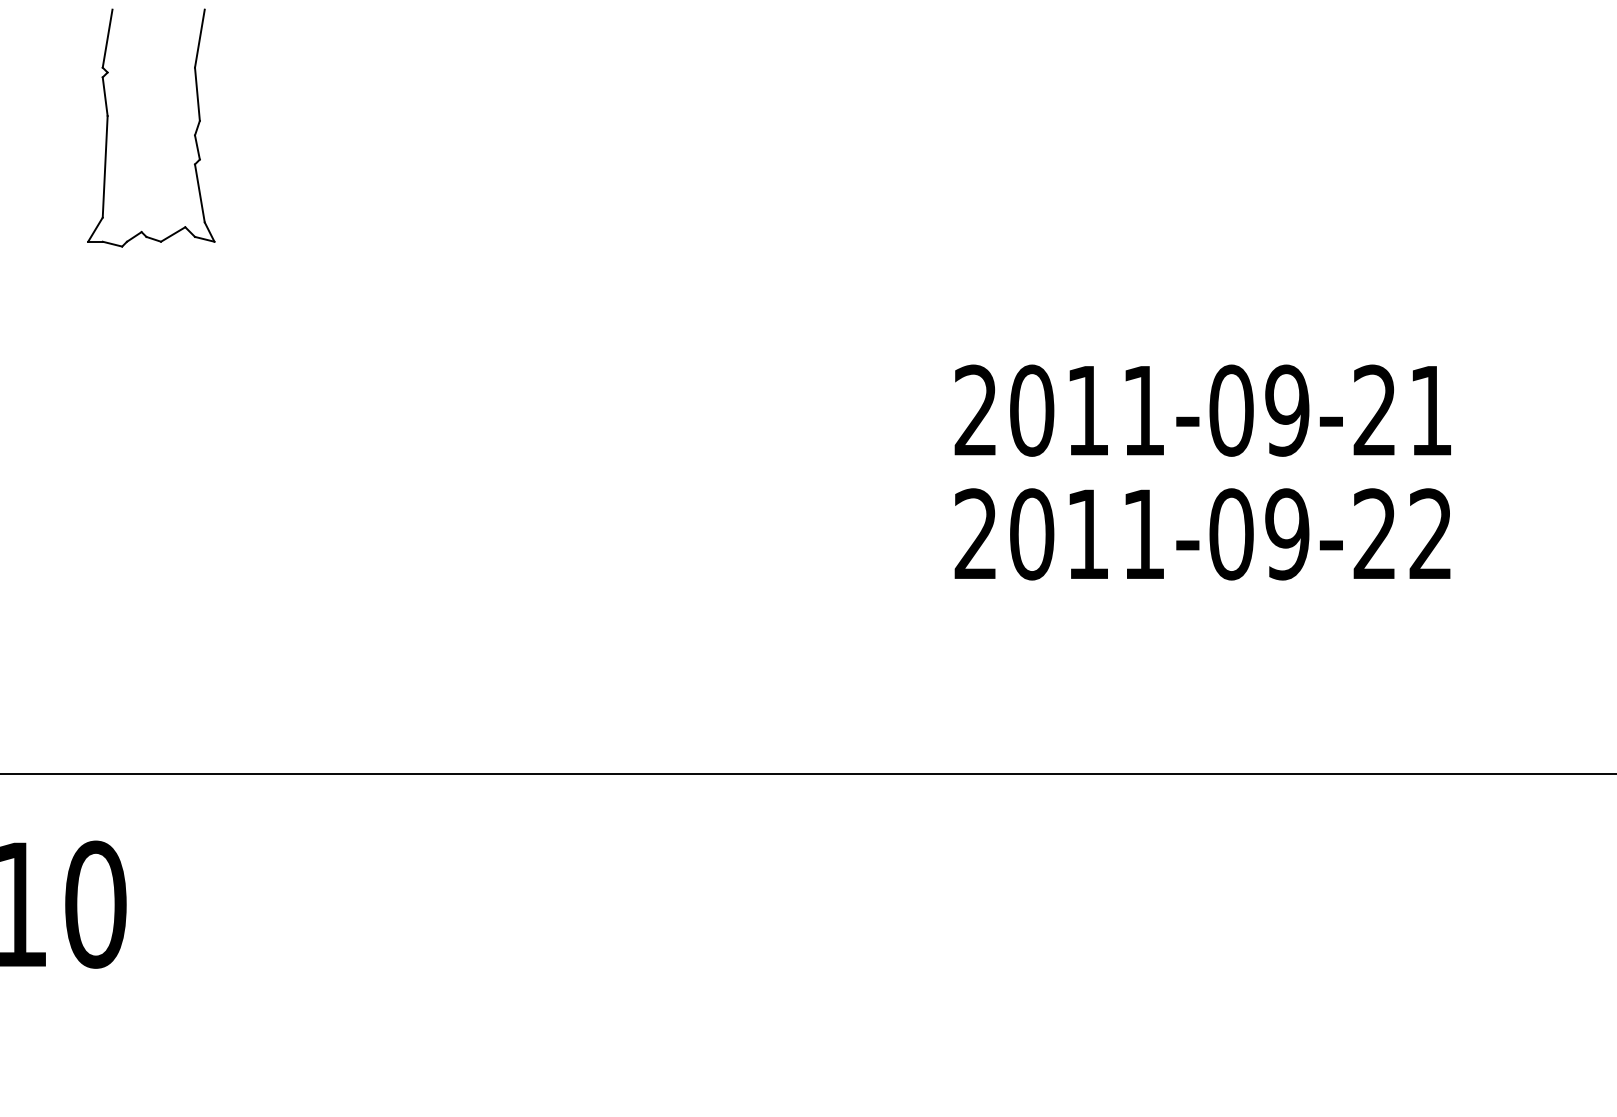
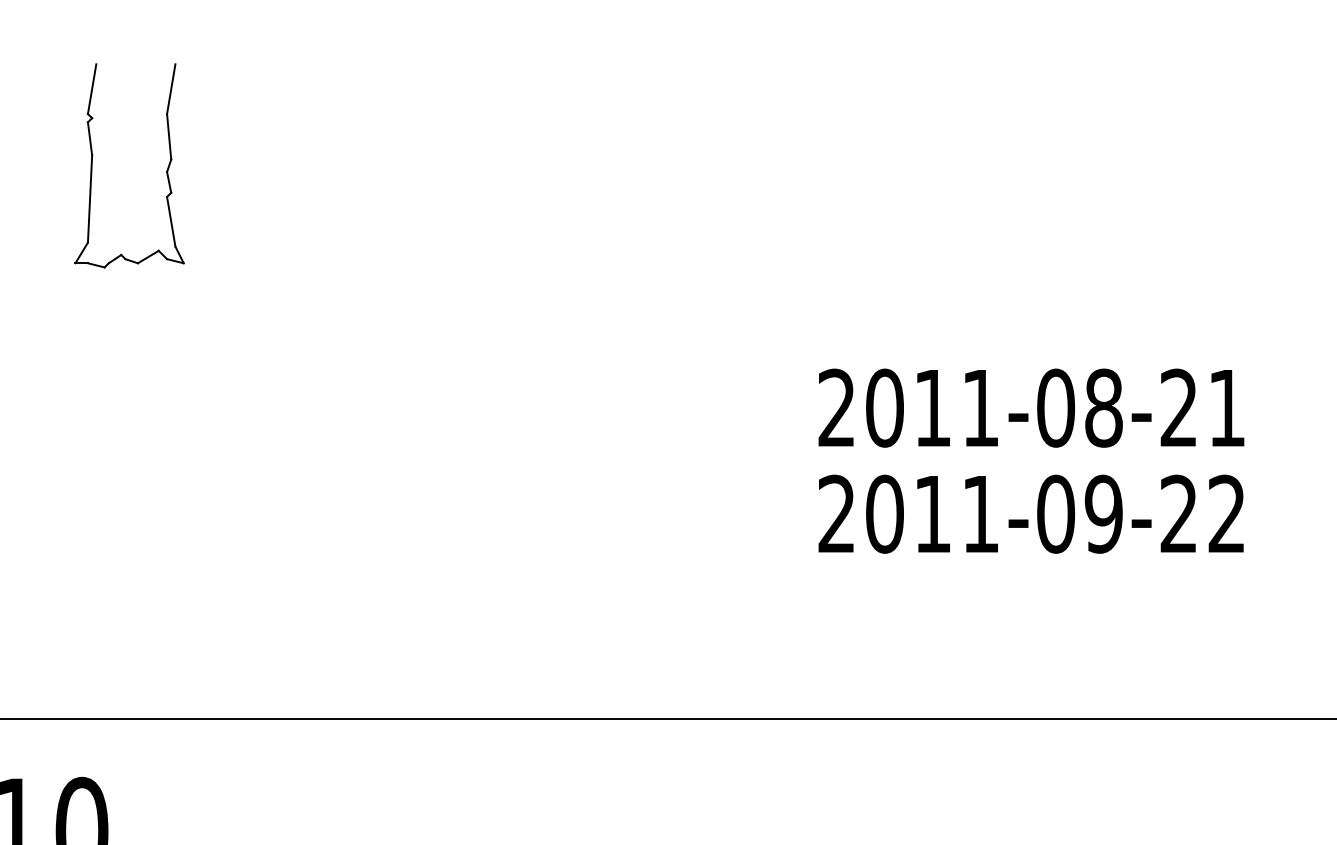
text: (1287, 410) -> (1103, 408), 2011-09-21 -> 2011-08-21

